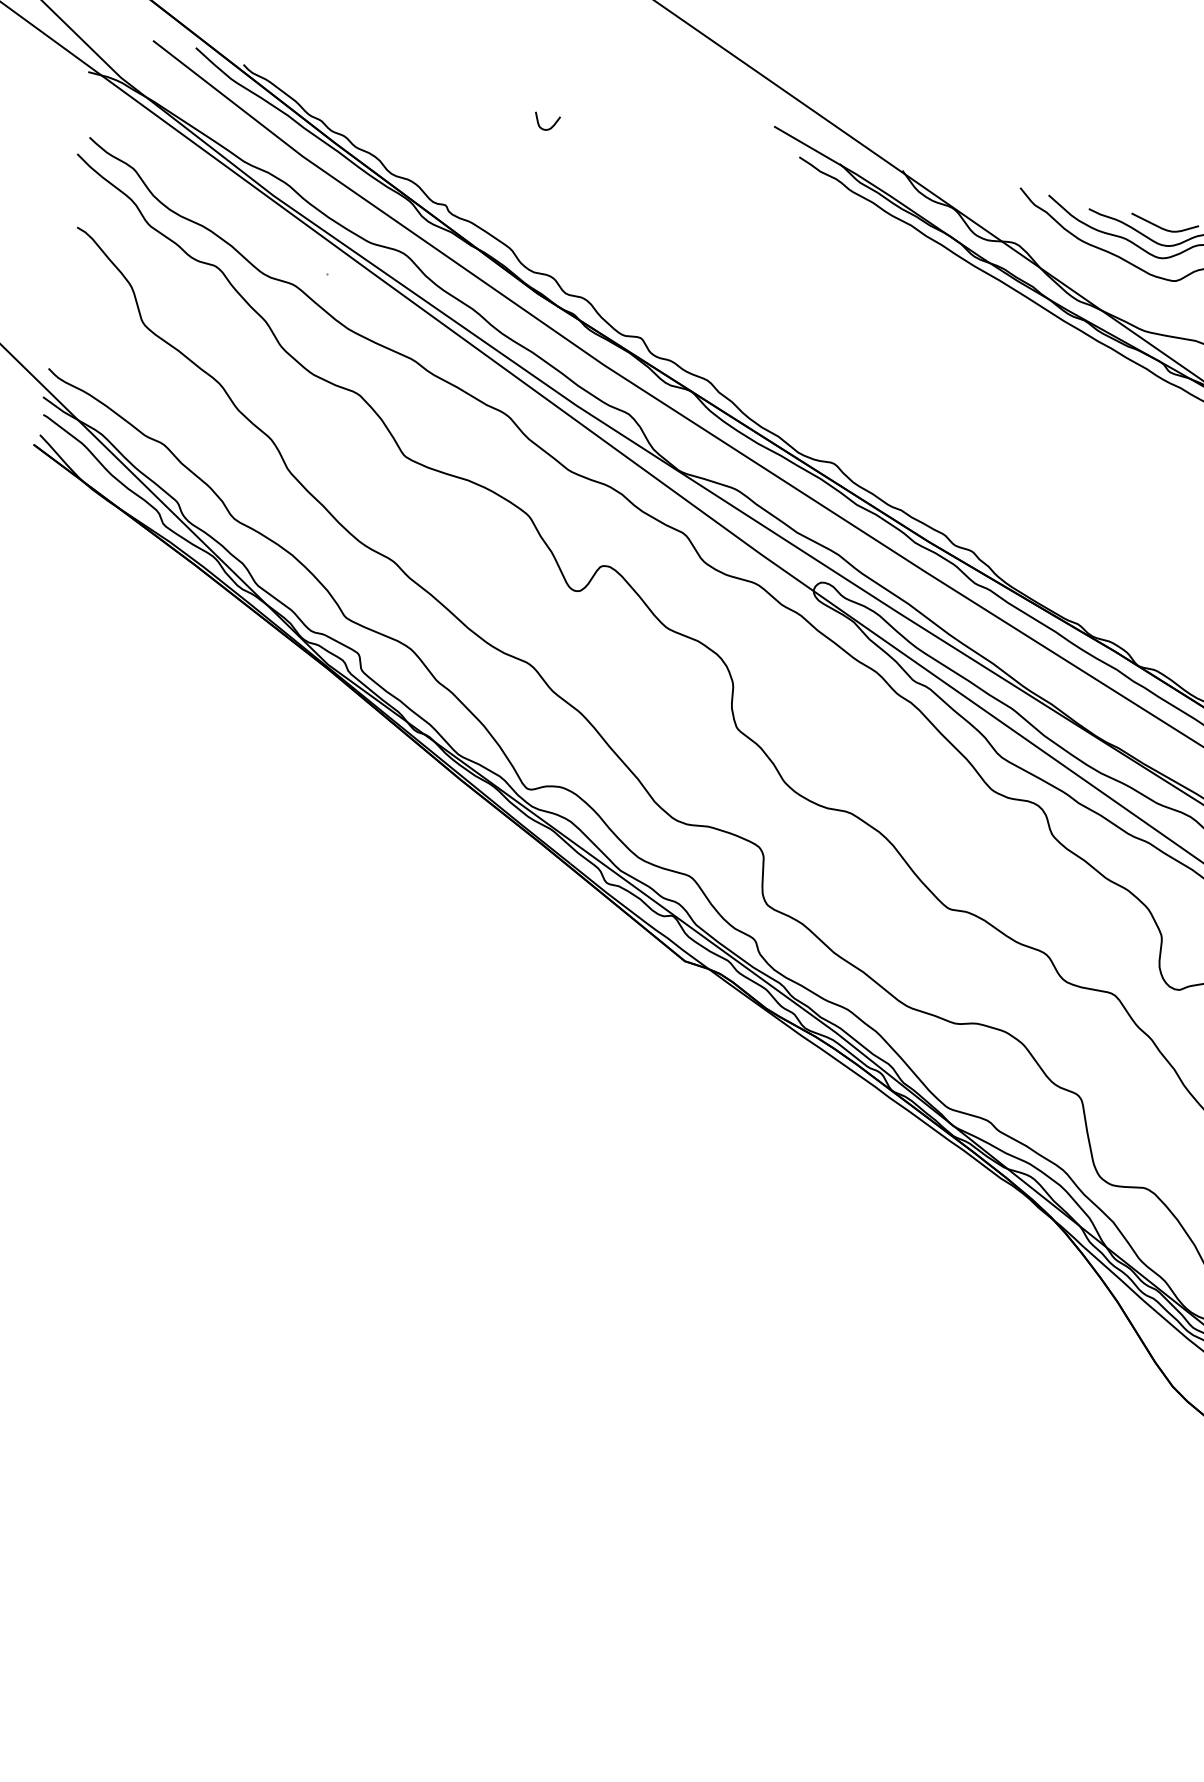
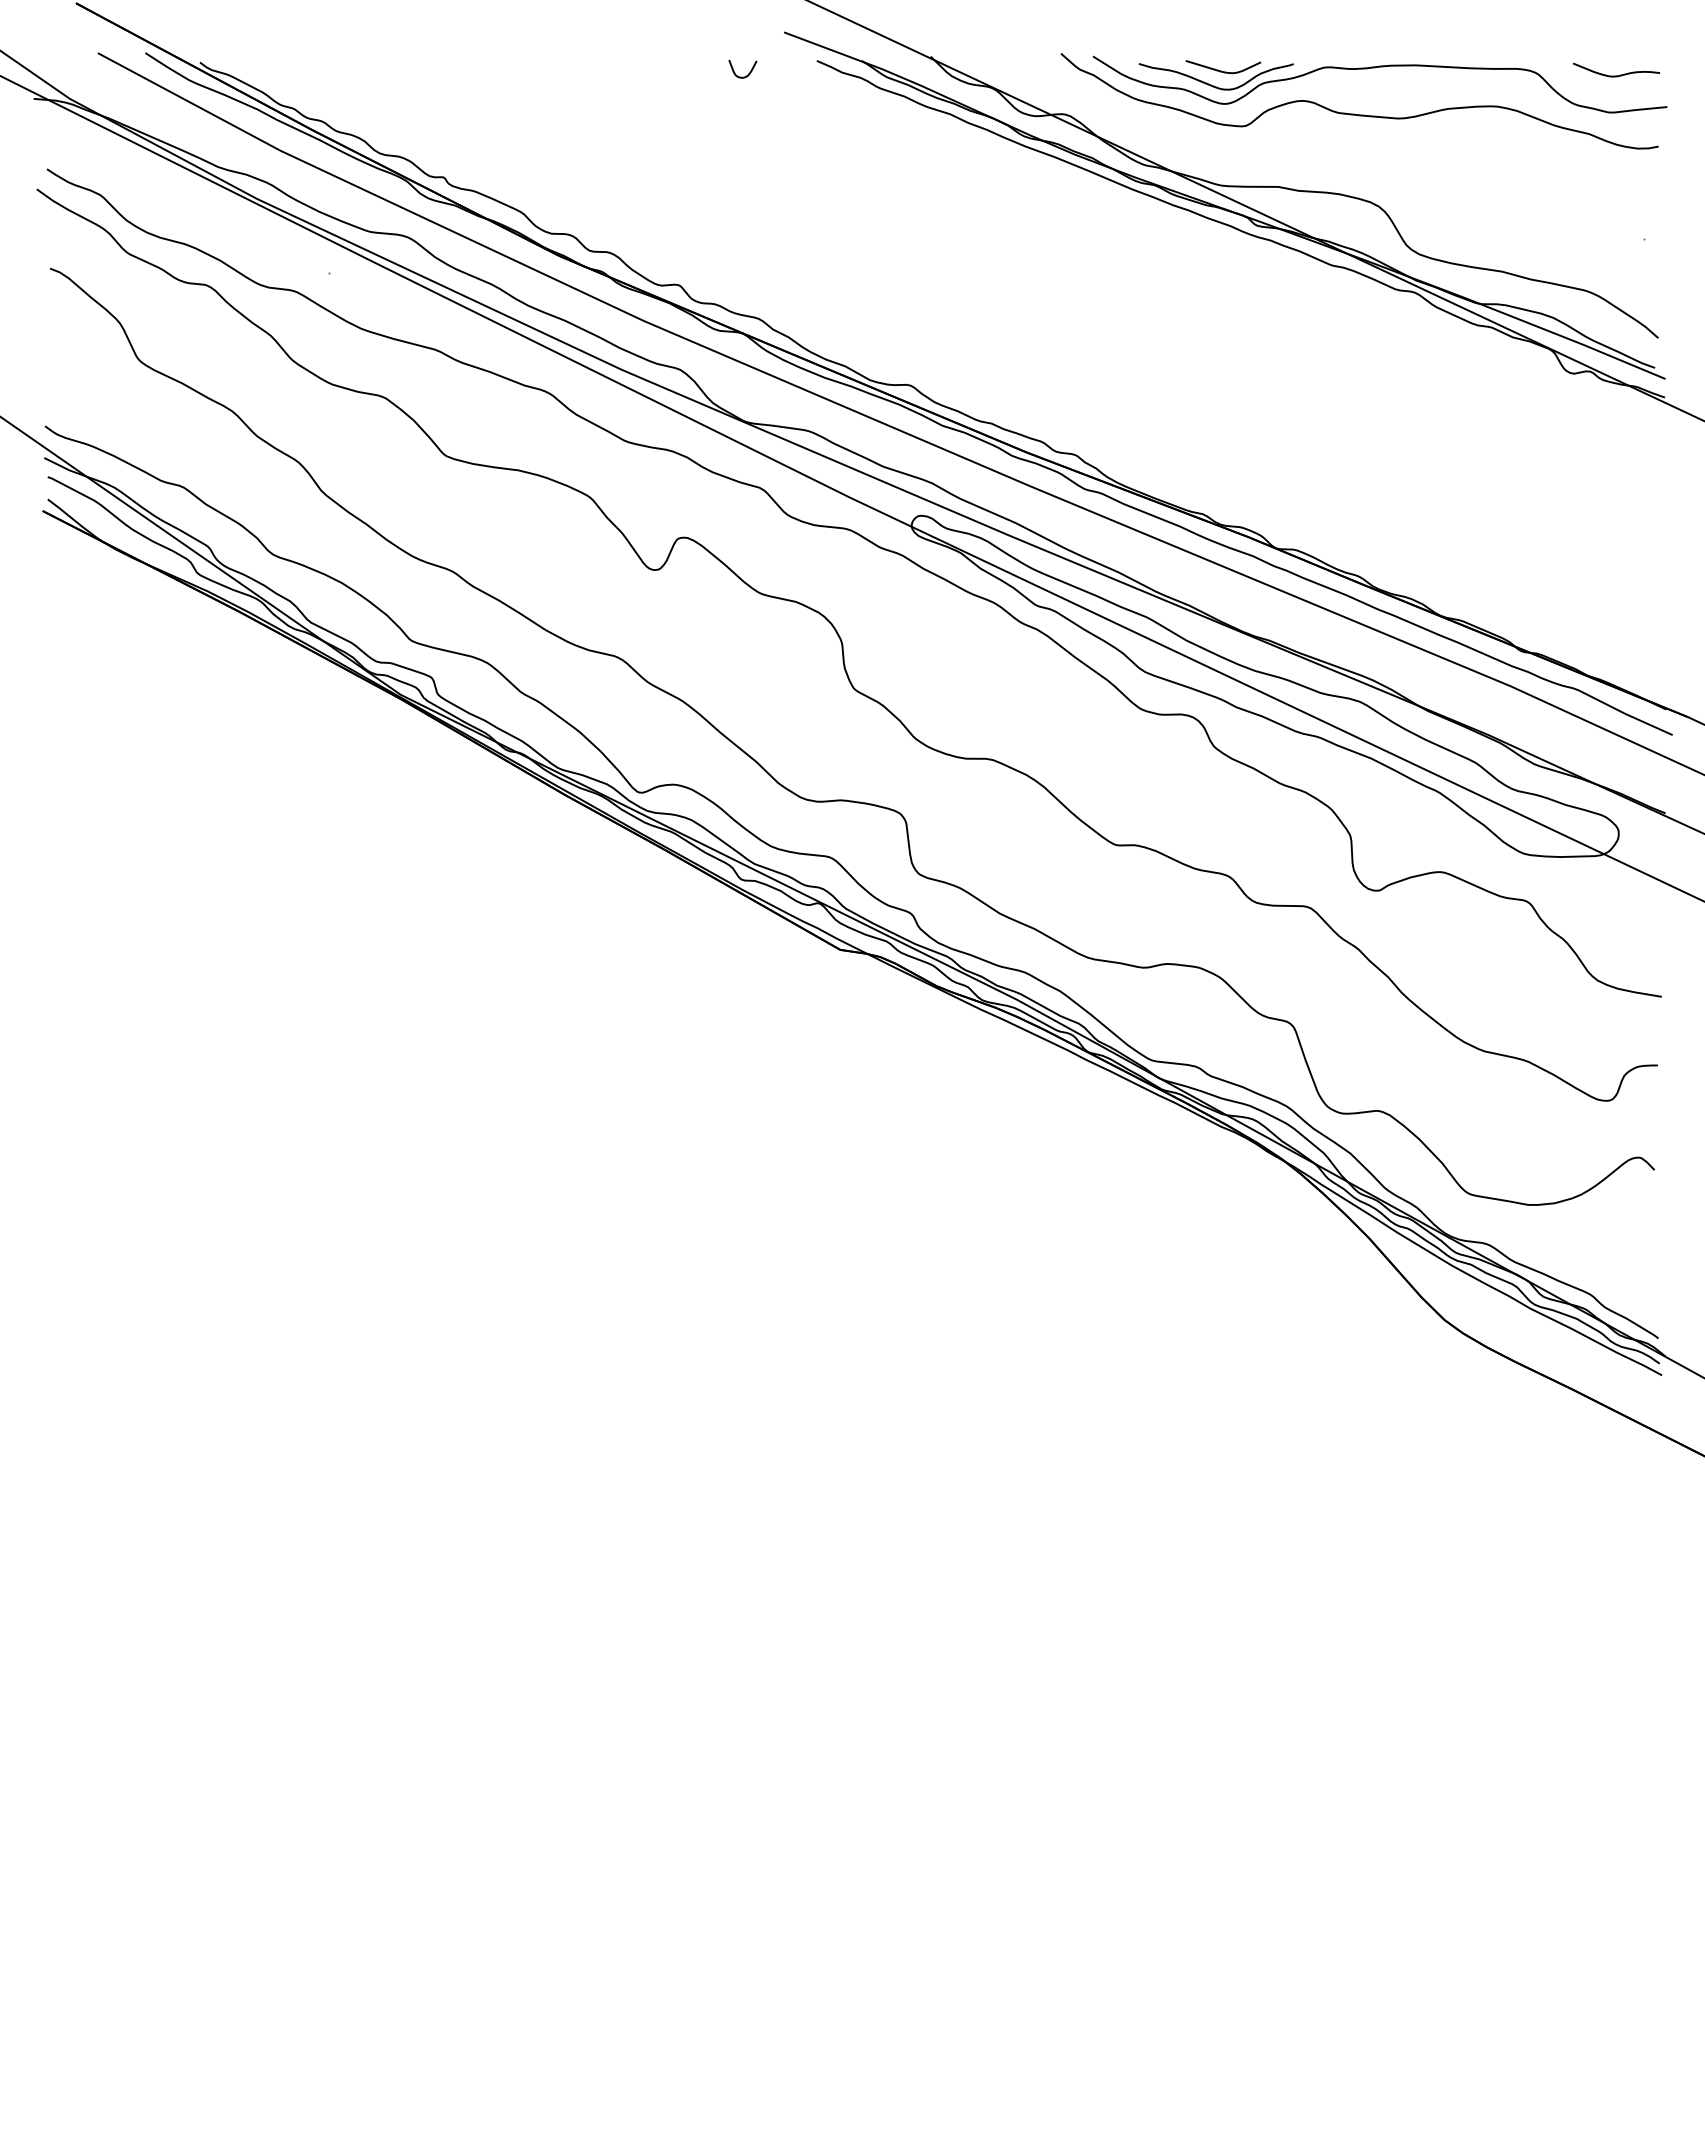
curve: (550, 127) -> (747, 74), moved

